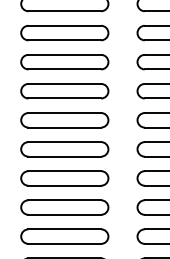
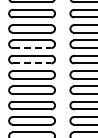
line: (65, 70) -> (32, 48), solid -> dashed
line: (65, 98) -> (32, 63), solid -> dashed

